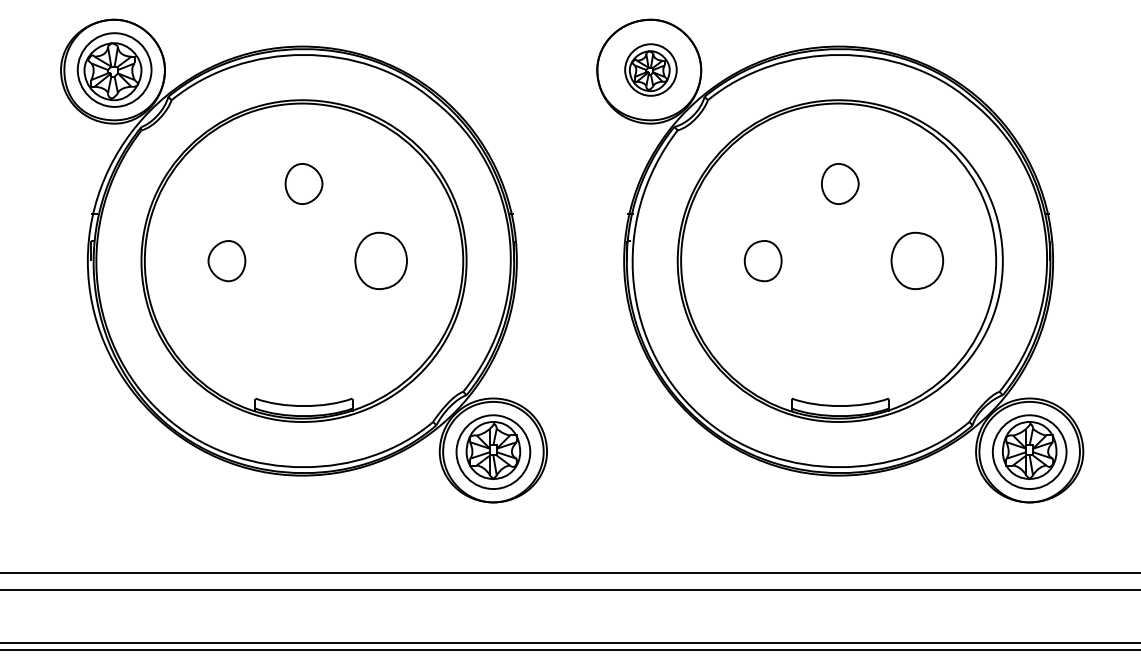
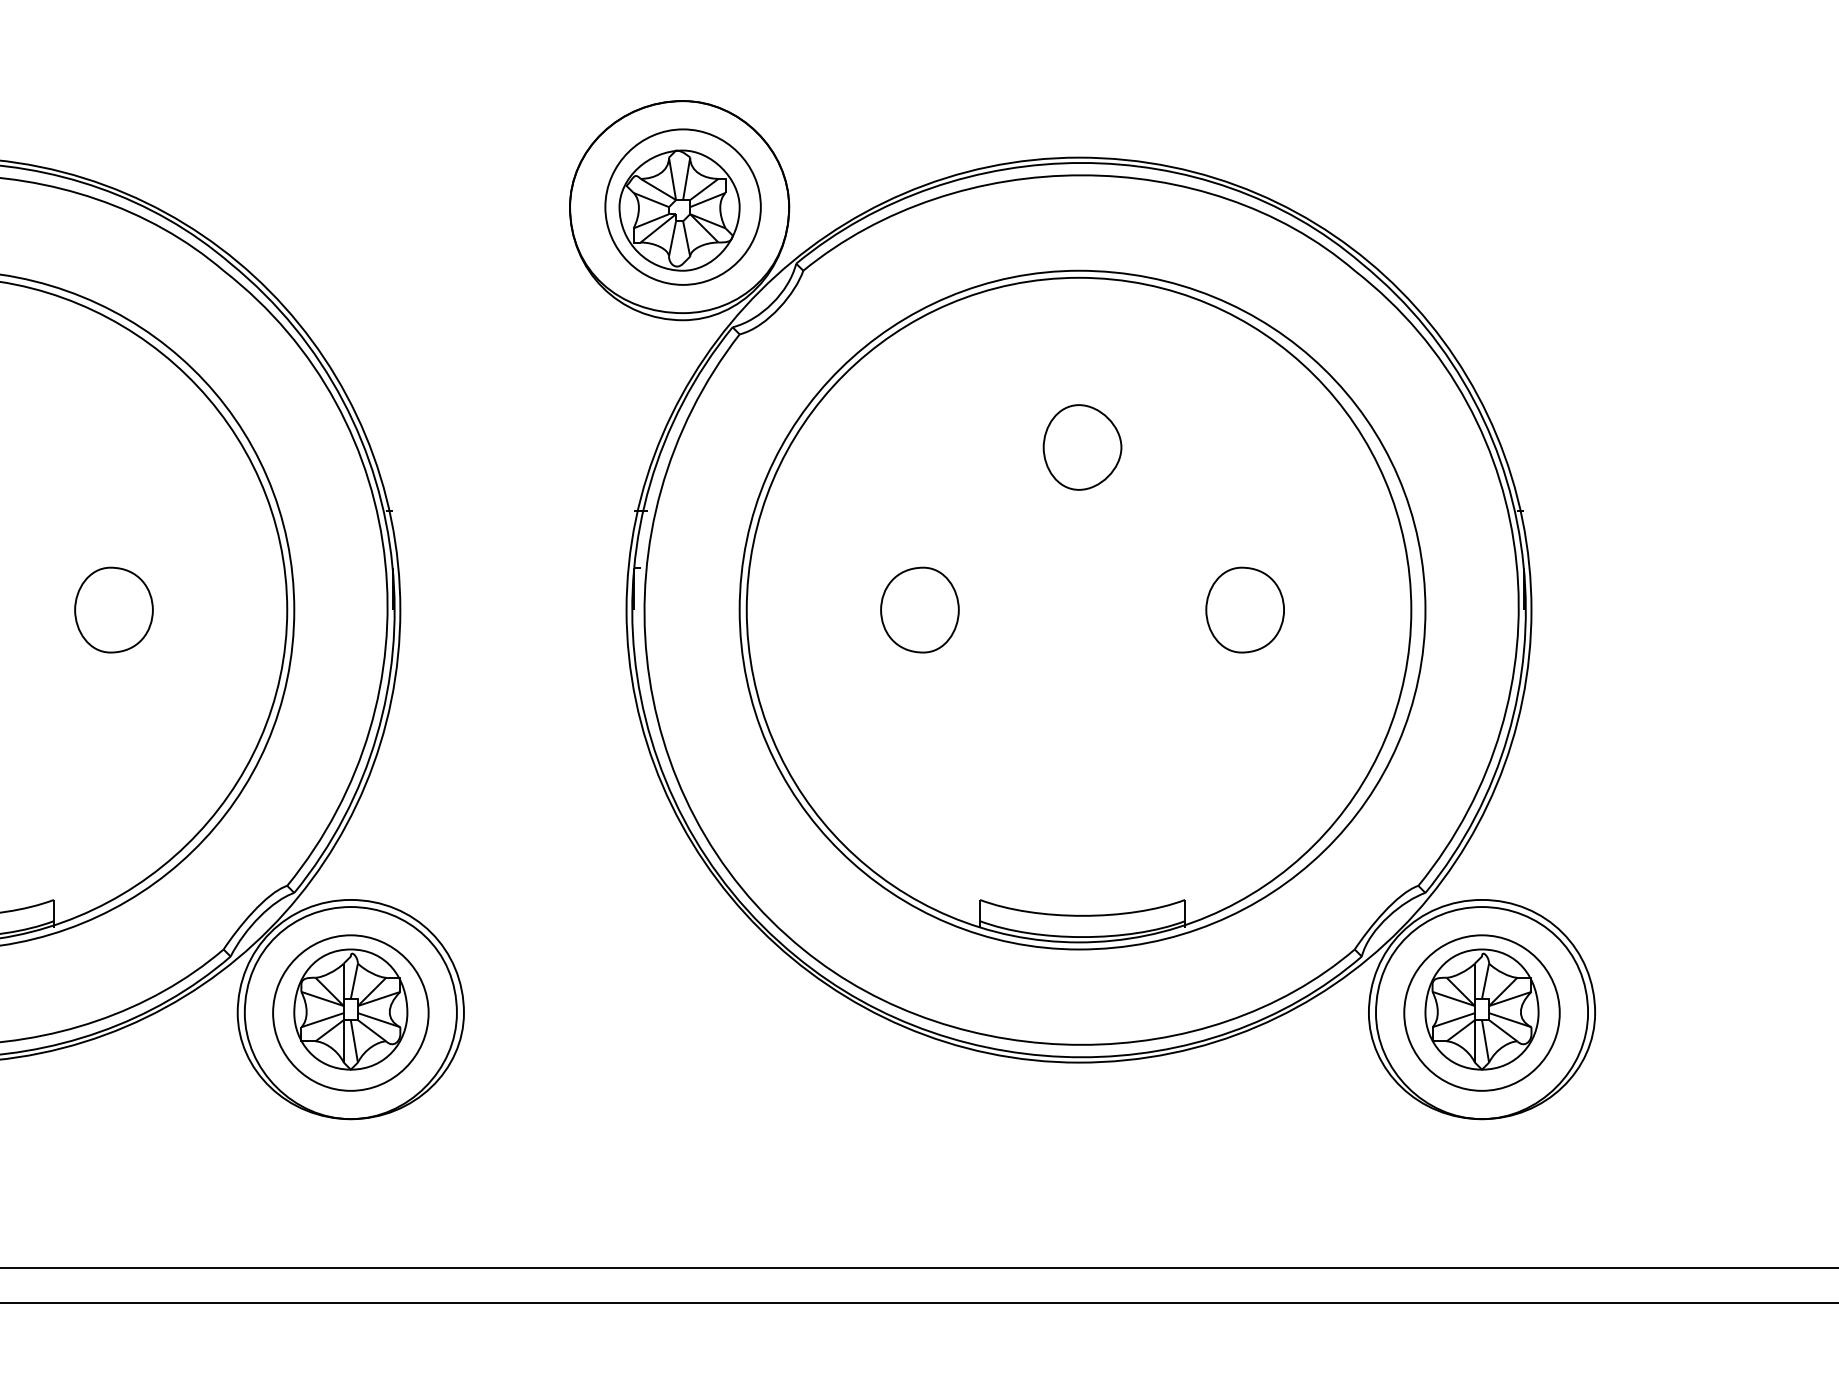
part: (650, 69) -> (682, 205), size x1.43
part: (380, 261) -> (112, 610), size x0.71
part: (917, 261) -> (1245, 610), size x0.71

